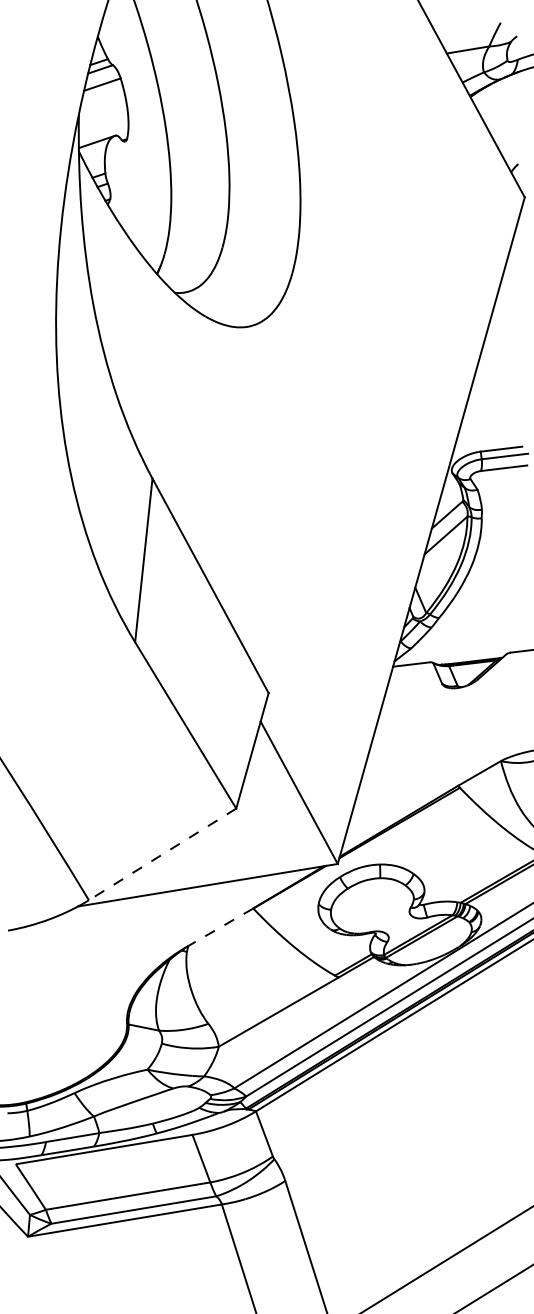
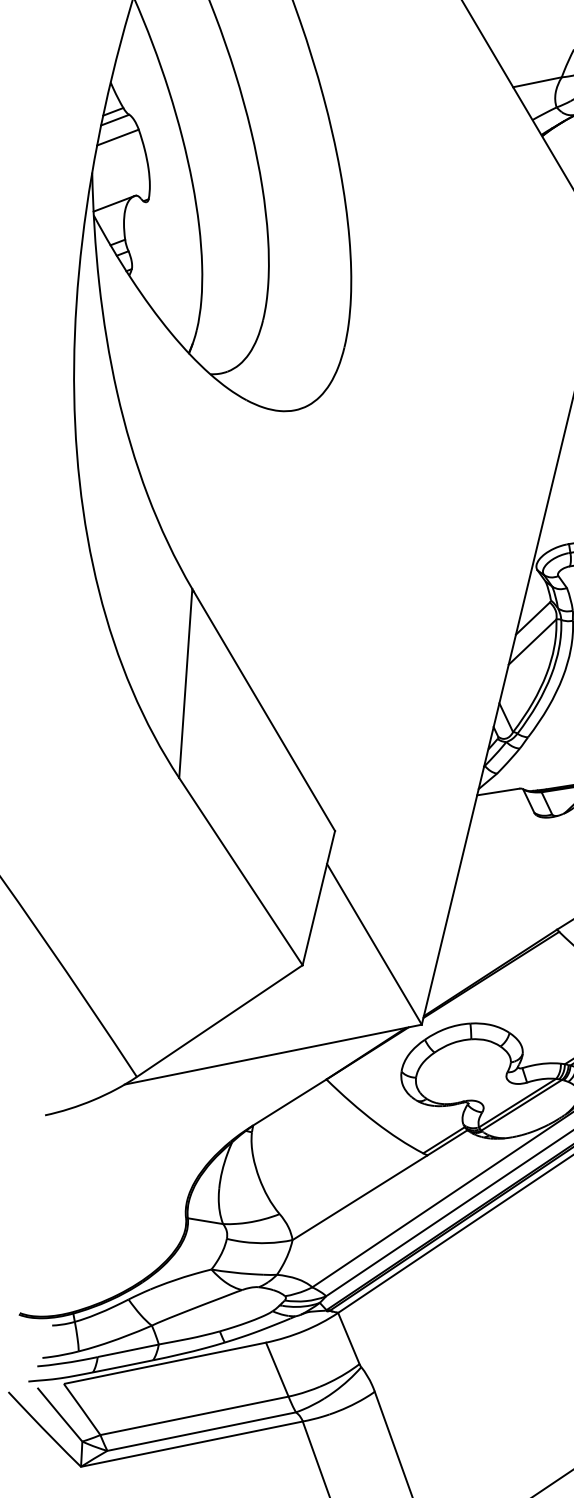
line: (162, 854) -> (219, 1021), dashed -> solid
line: (220, 927) -> (289, 1102), dashed -> solid

